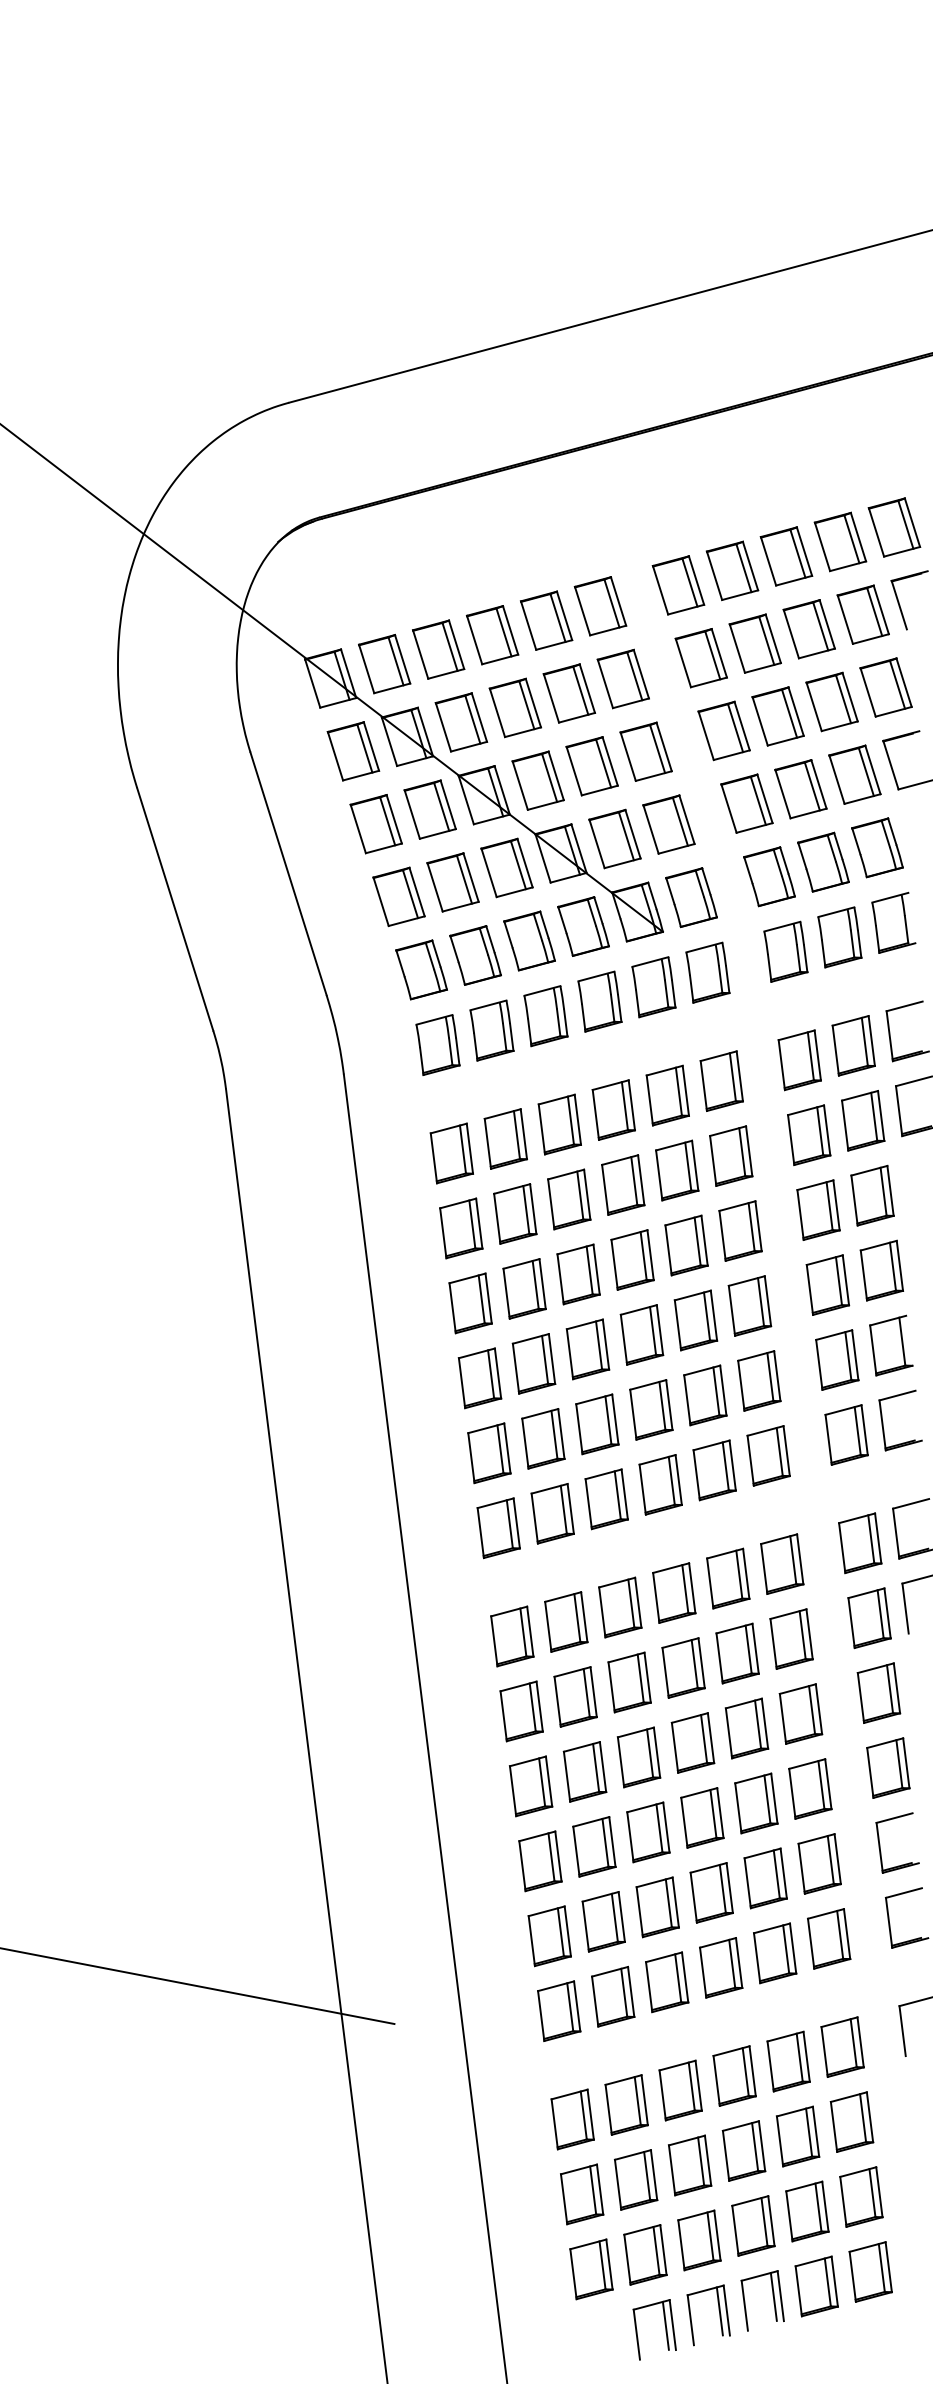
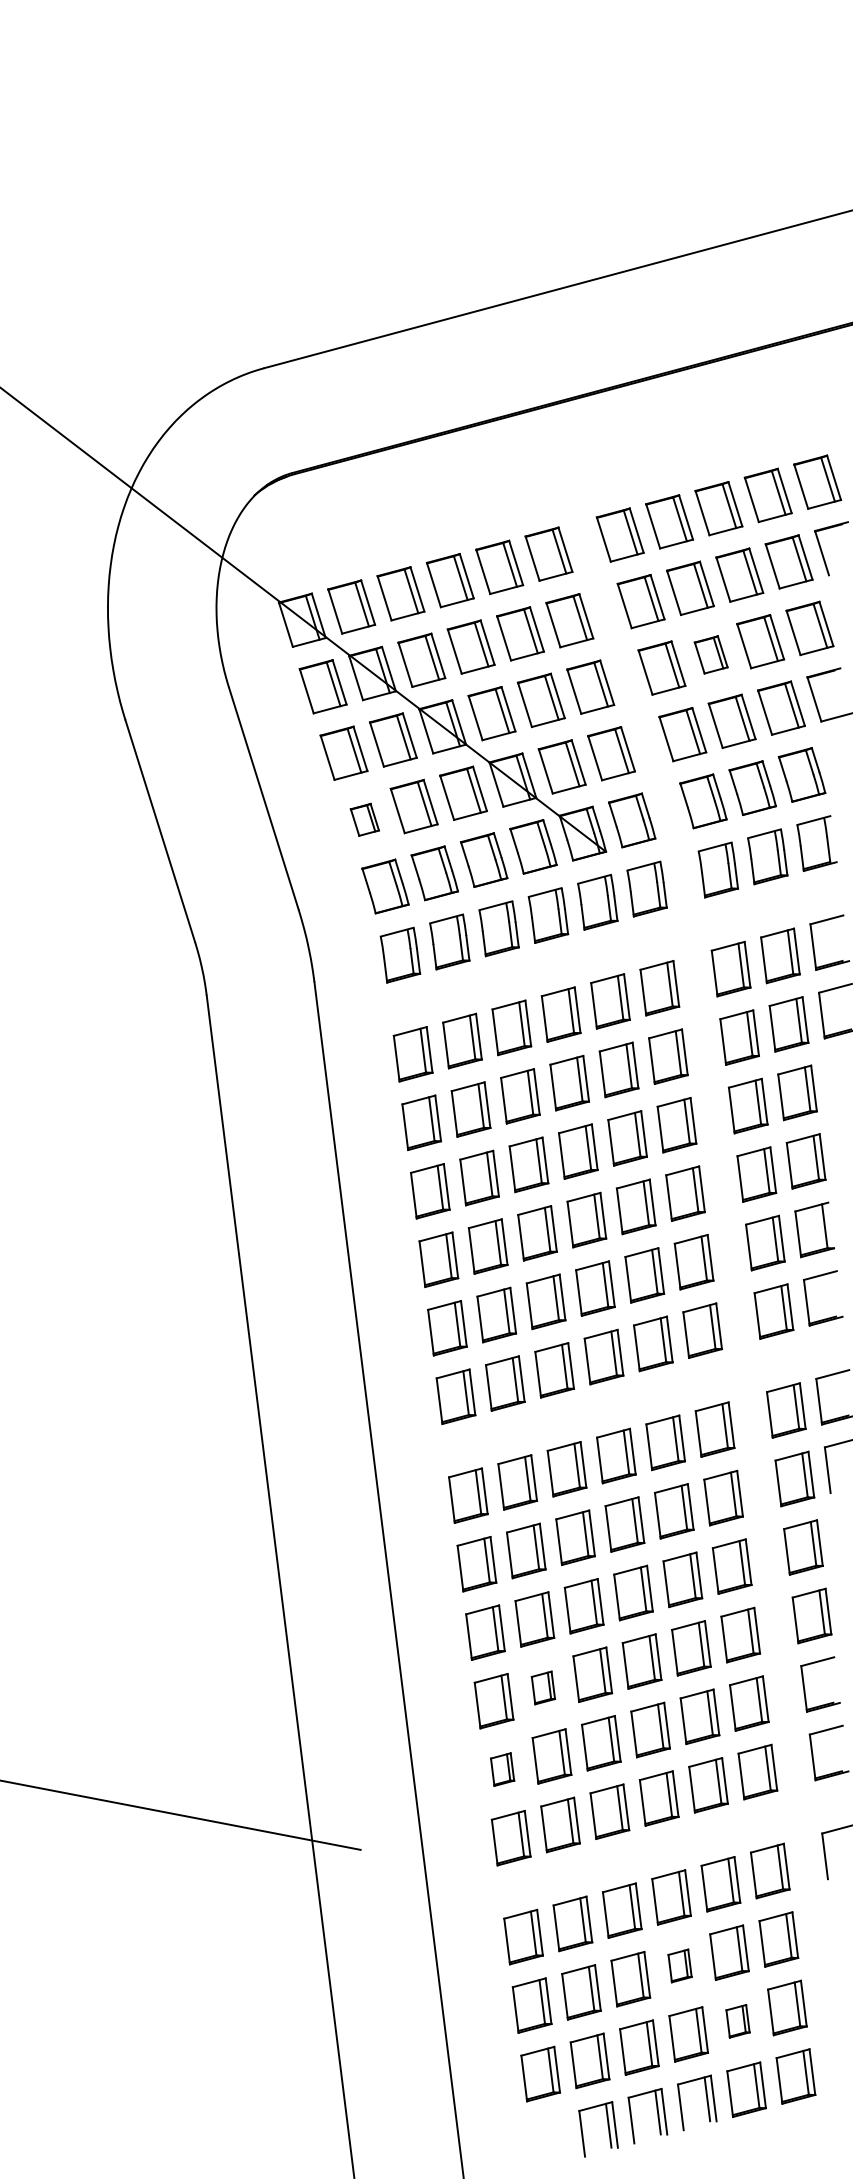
part: (777, 716) -> (710, 654), size x0.7
part: (398, 896) -> (364, 819), size x0.6
part: (594, 1846) -> (543, 1687), size x0.6
part: (549, 1936) -> (502, 1769), size x0.6
part: (743, 2150) -> (679, 1965), size x0.6
part: (806, 2211) -> (737, 2021), size x0.6

